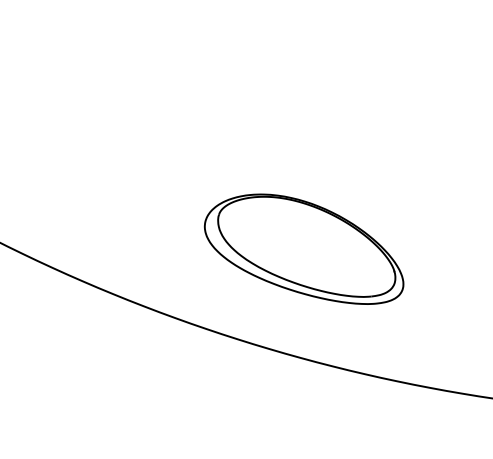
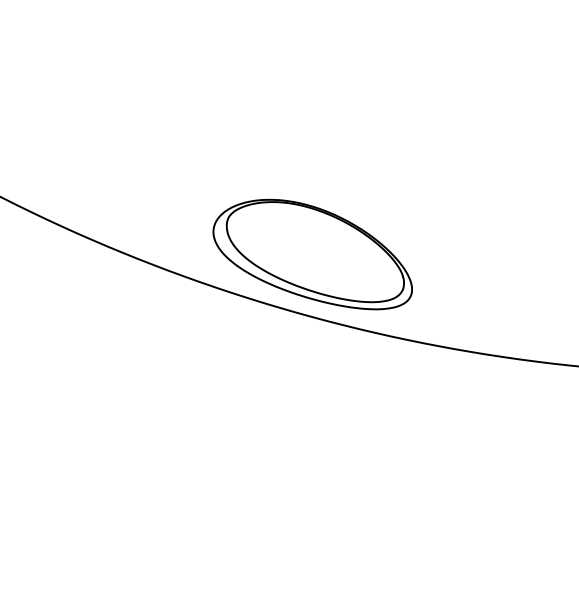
part: (303, 249) -> (312, 254), moved

